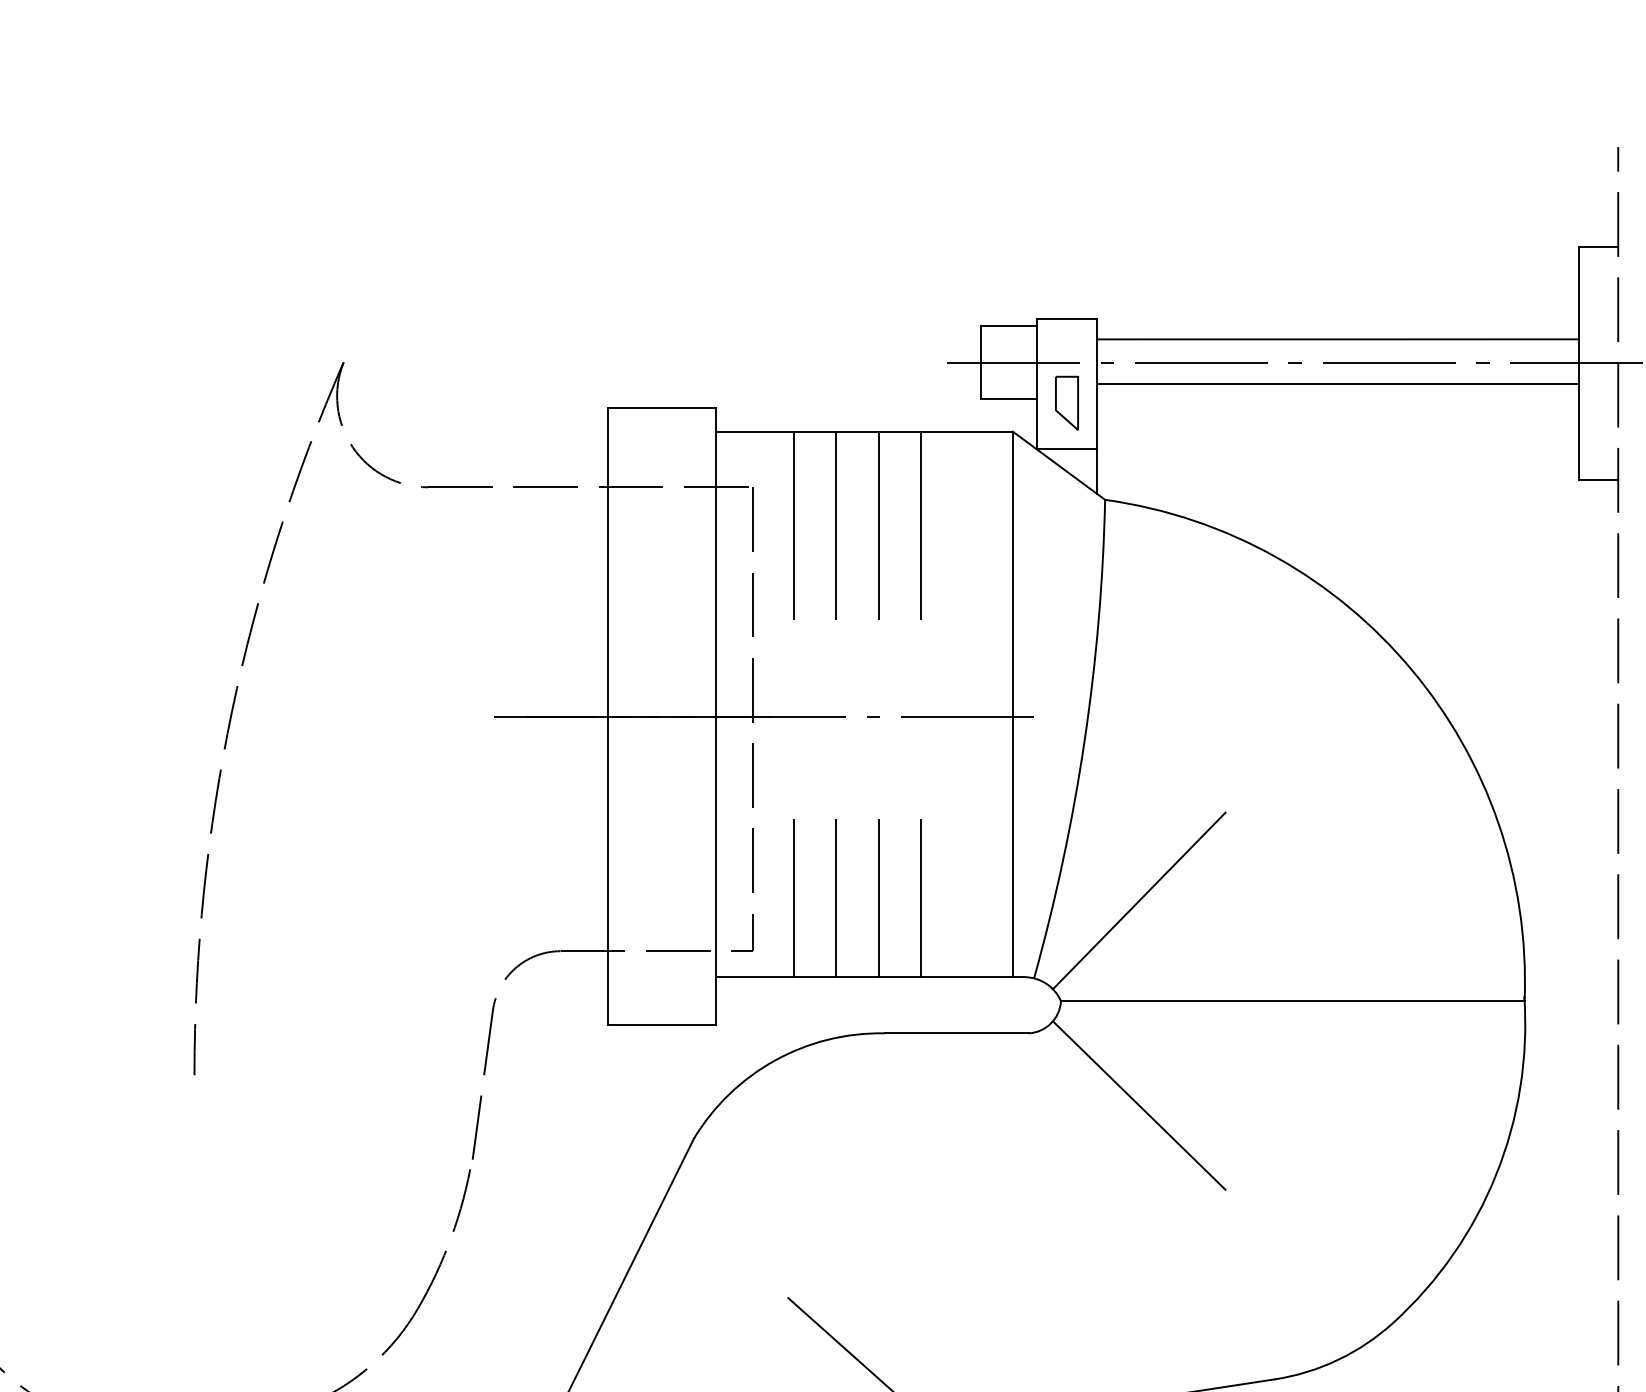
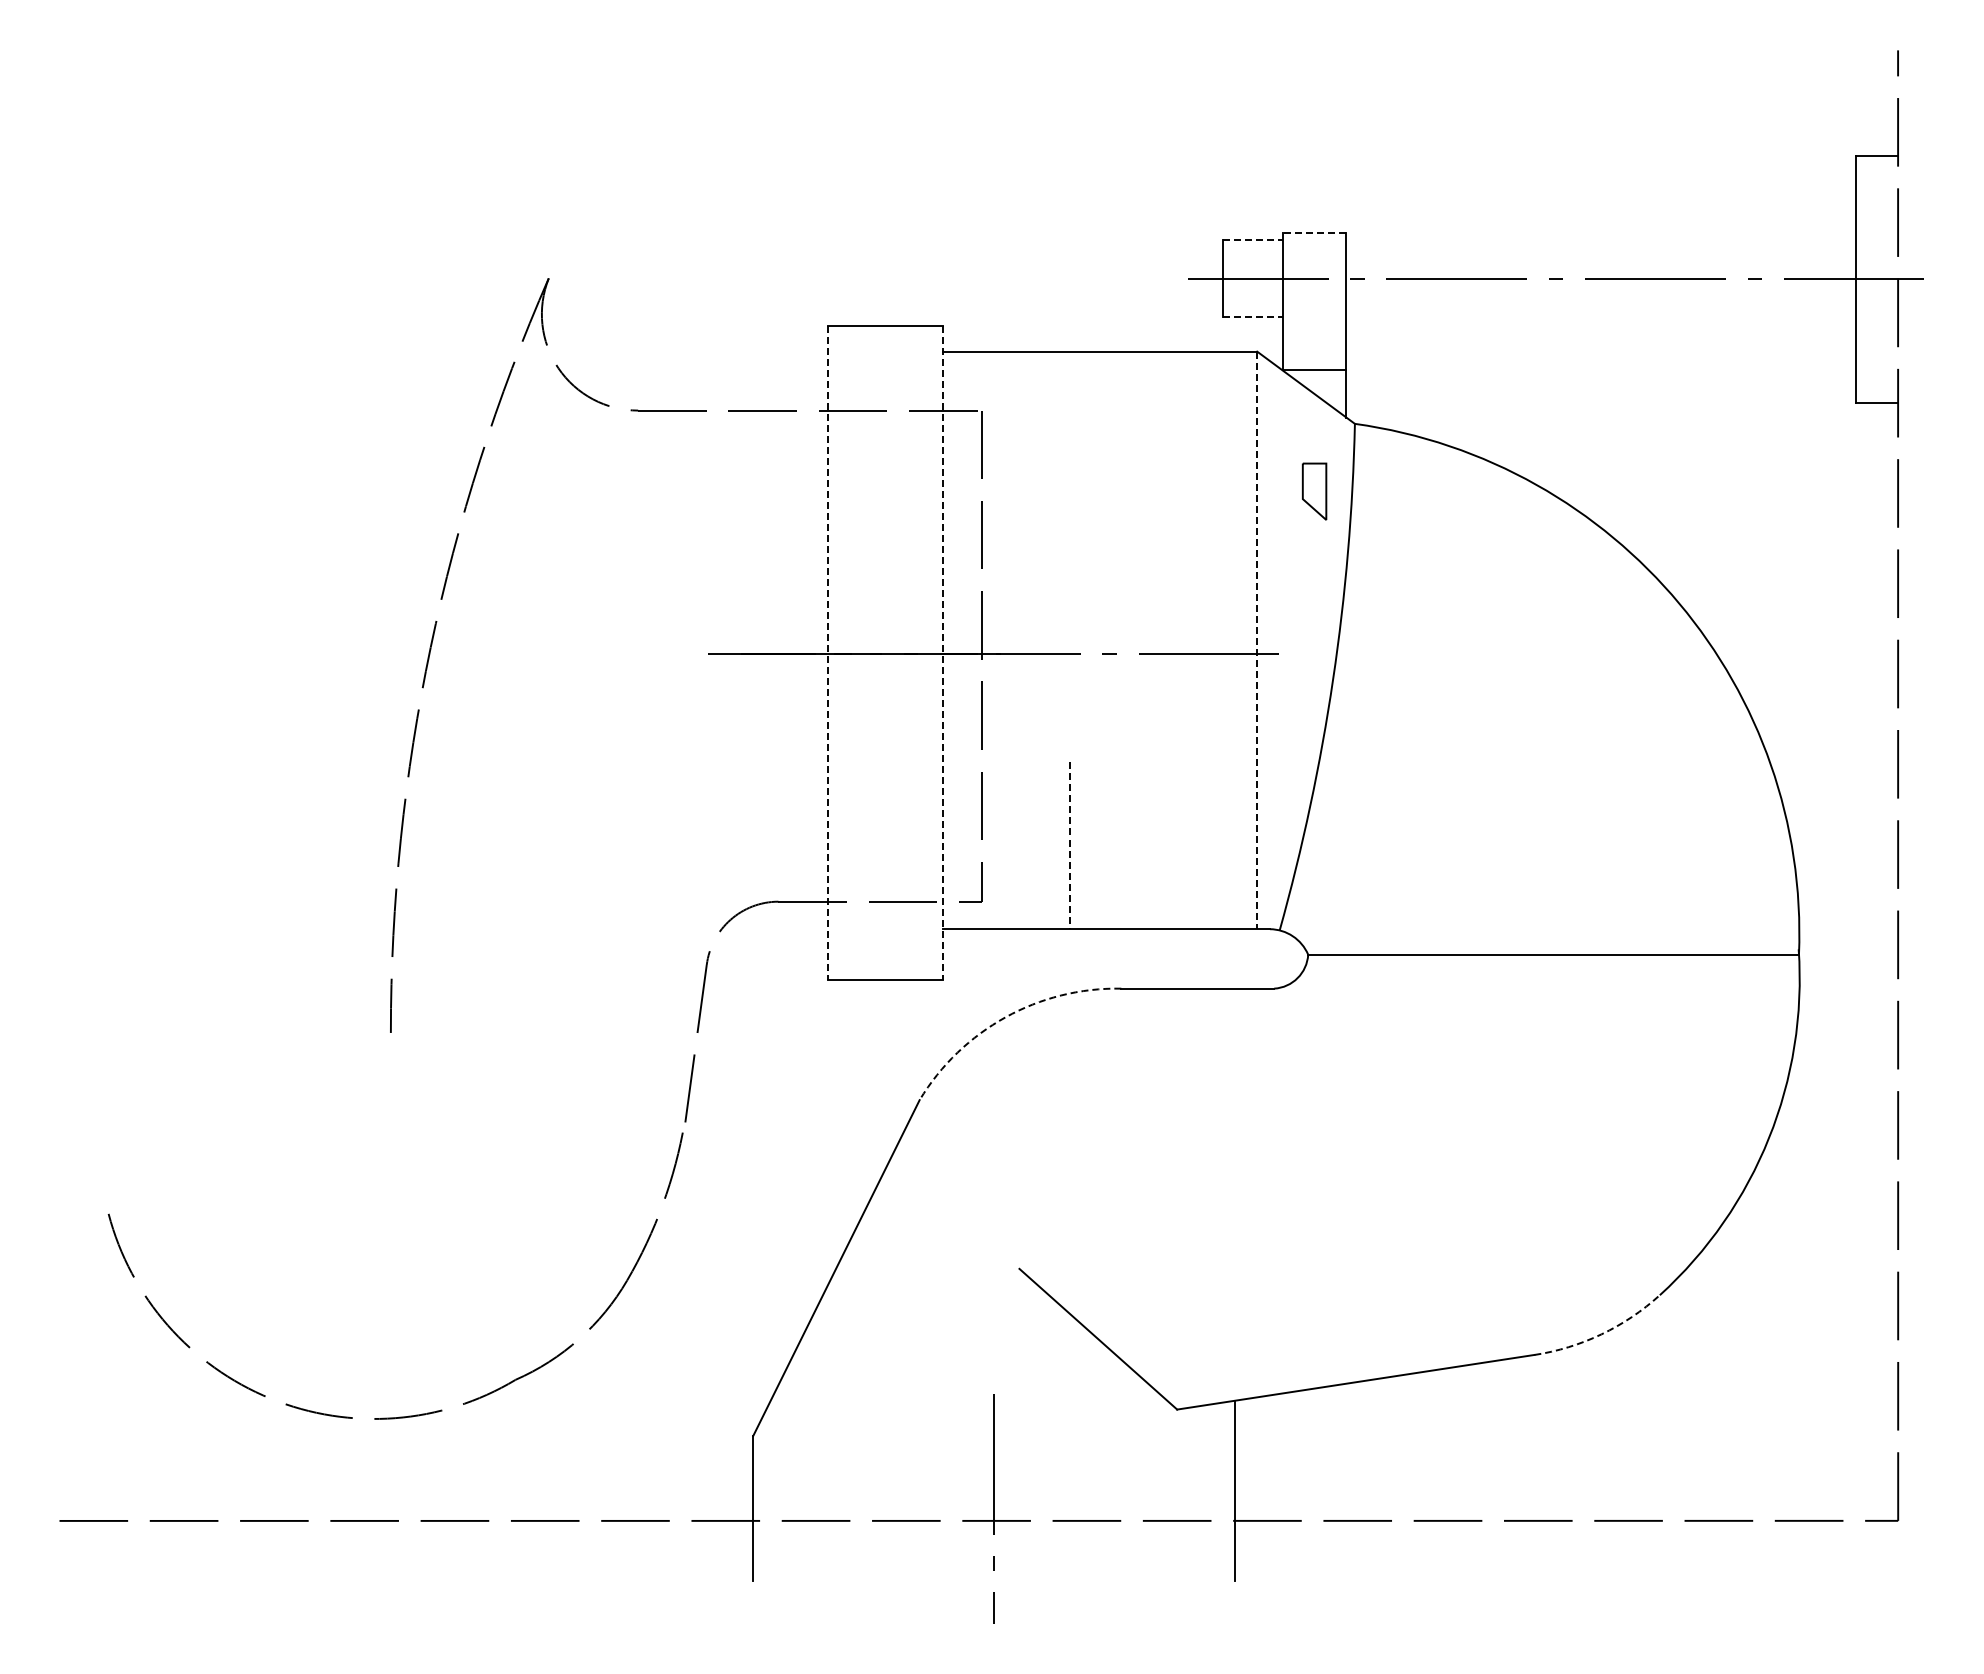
line: (1066, 319) -> (1314, 232), solid -> dashed
line: (1009, 326) -> (1253, 240), solid -> dashed
line: (1338, 338) -> (1601, 253), removed
line: (1338, 383) -> (1601, 300), removed
line: (1009, 399) -> (1253, 317), solid -> dashed
part: (1066, 403) -> (1314, 491), moved
line: (793, 525) -> (1025, 451), removed
line: (836, 525) -> (1070, 451), removed
line: (878, 525) -> (1114, 451), removed
line: (920, 525) -> (1159, 451), removed
line: (1013, 704) -> (1257, 640), solid -> dashed
line: (607, 716) -> (828, 653), solid -> dashed
line: (716, 716) -> (943, 653), solid -> dashed
line: (793, 898) -> (1025, 845), removed
line: (878, 898) -> (1114, 845), removed
line: (920, 898) -> (1159, 845), removed
line: (836, 899) -> (1070, 846), solid -> dashed
line: (1138, 900) -> (1390, 848), removed
arc: (775, 1060) -> (1005, 1017), solid -> dashed
line: (1138, 1105) -> (1390, 1064), removed
arc: (1338, 1360) -> (1601, 1334), solid -> dashed

